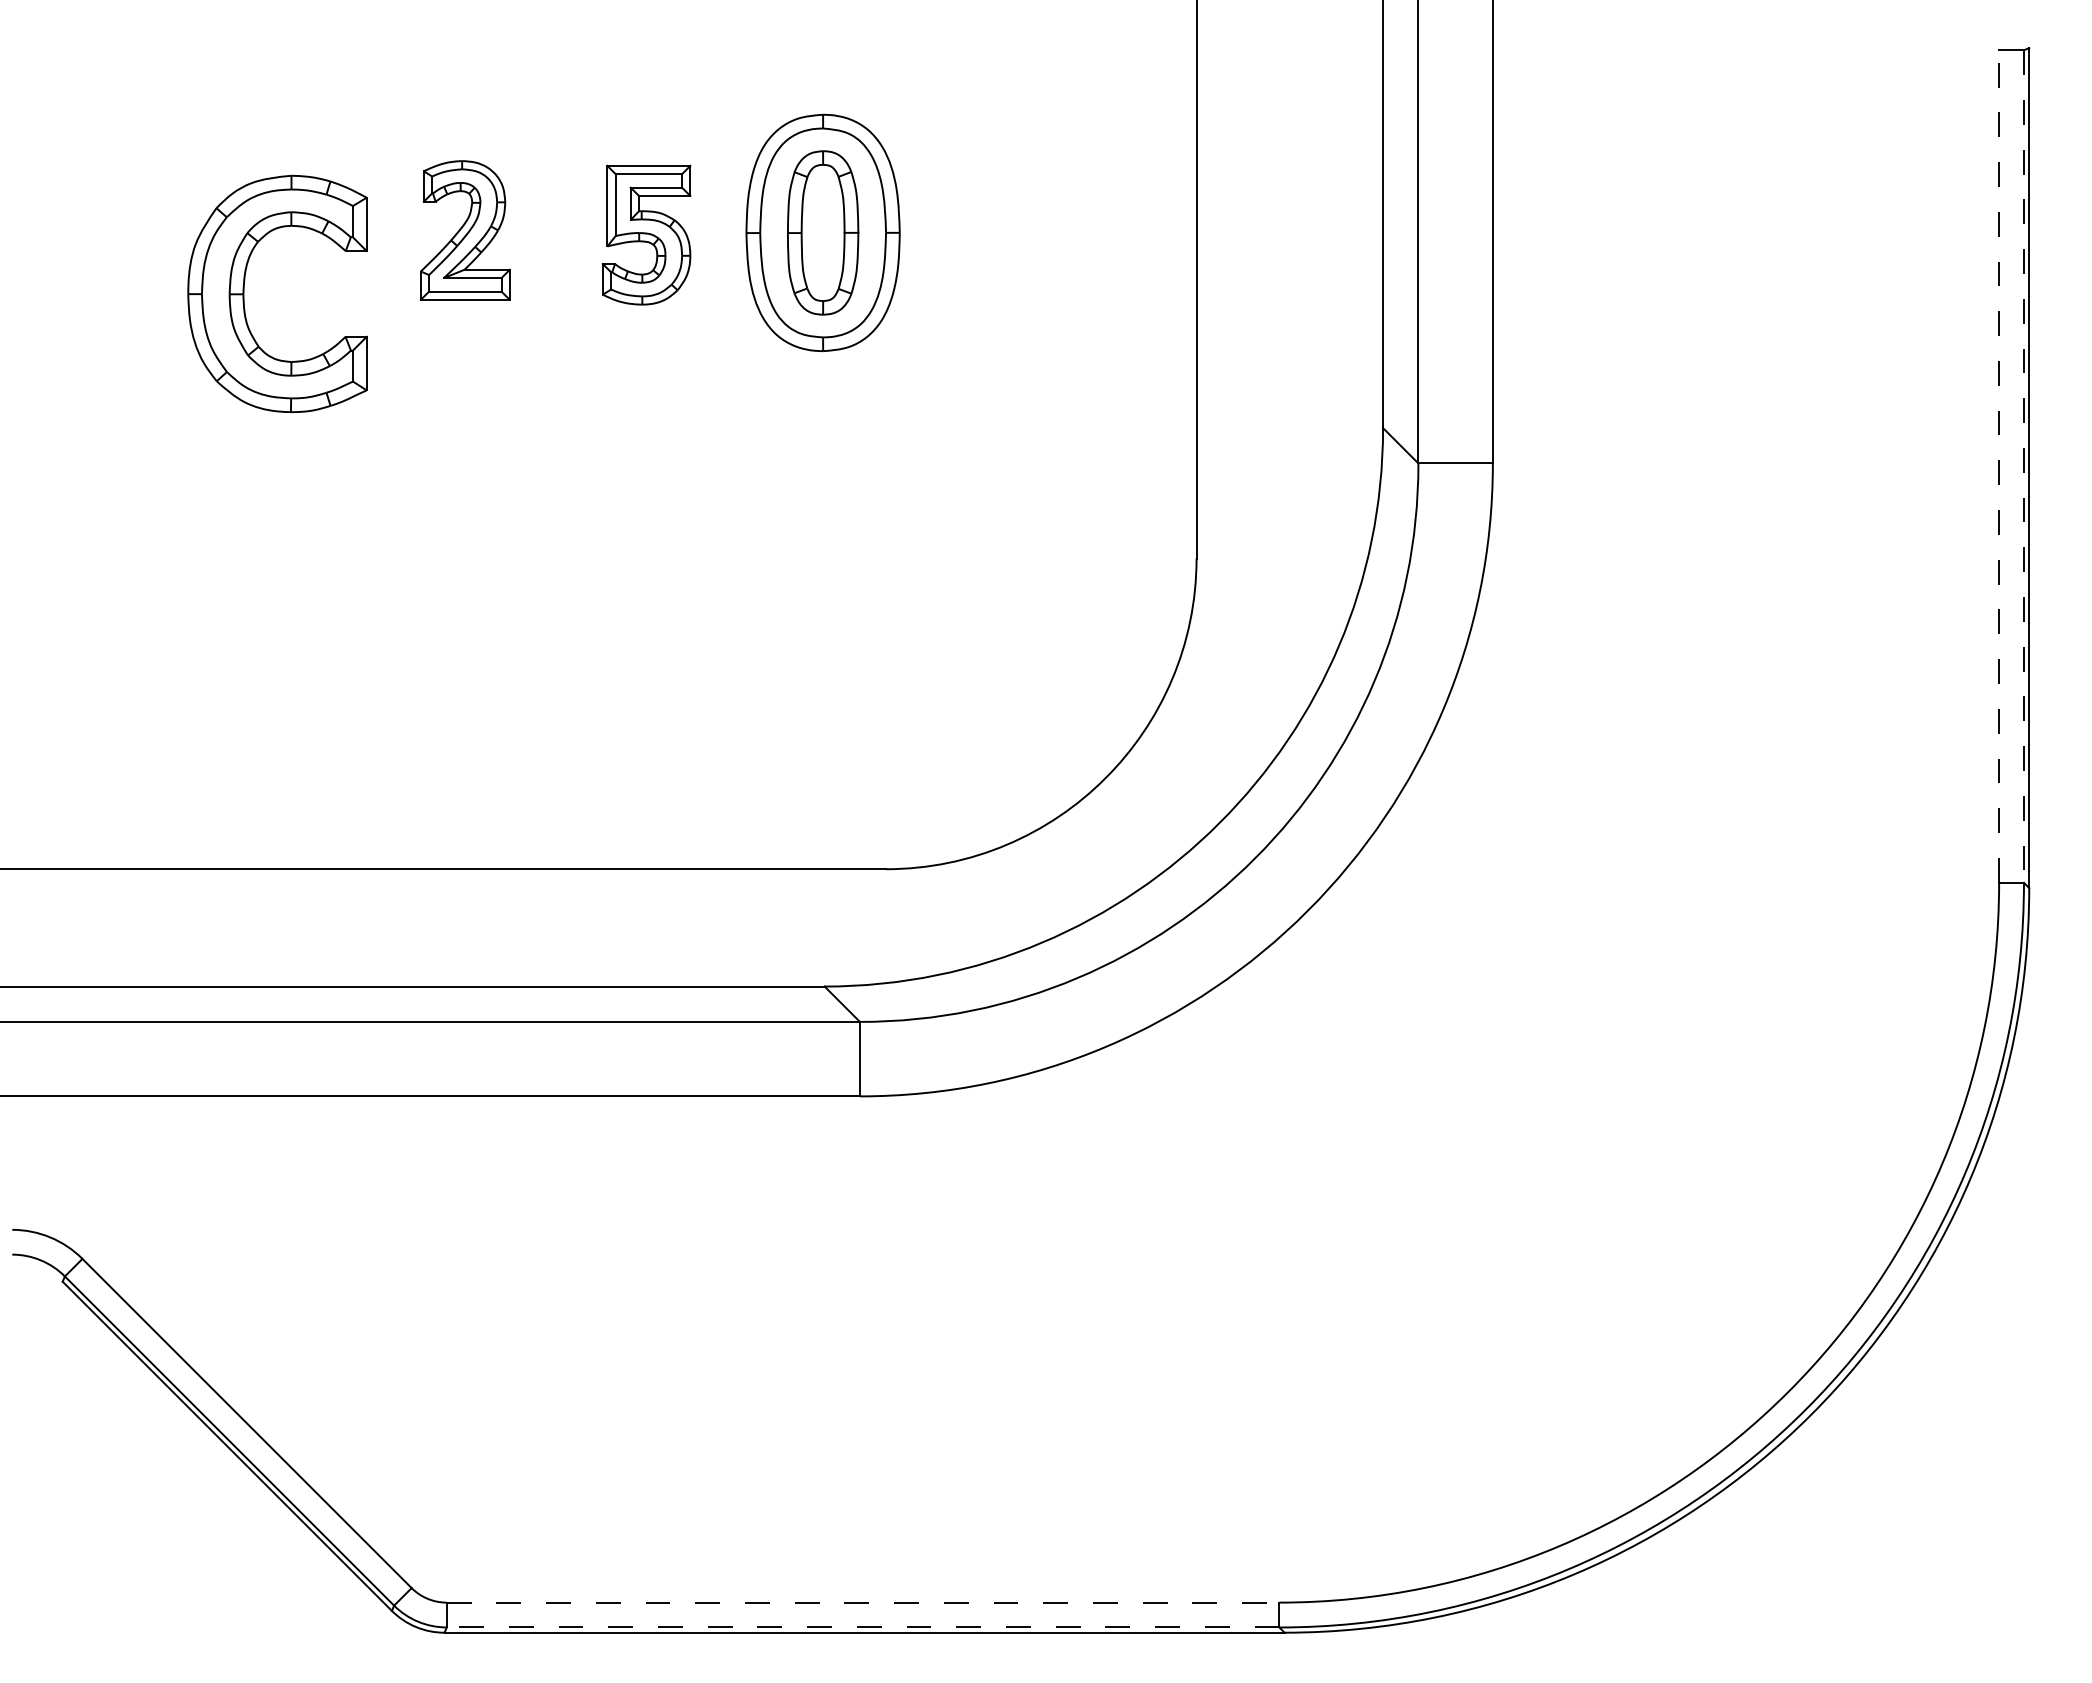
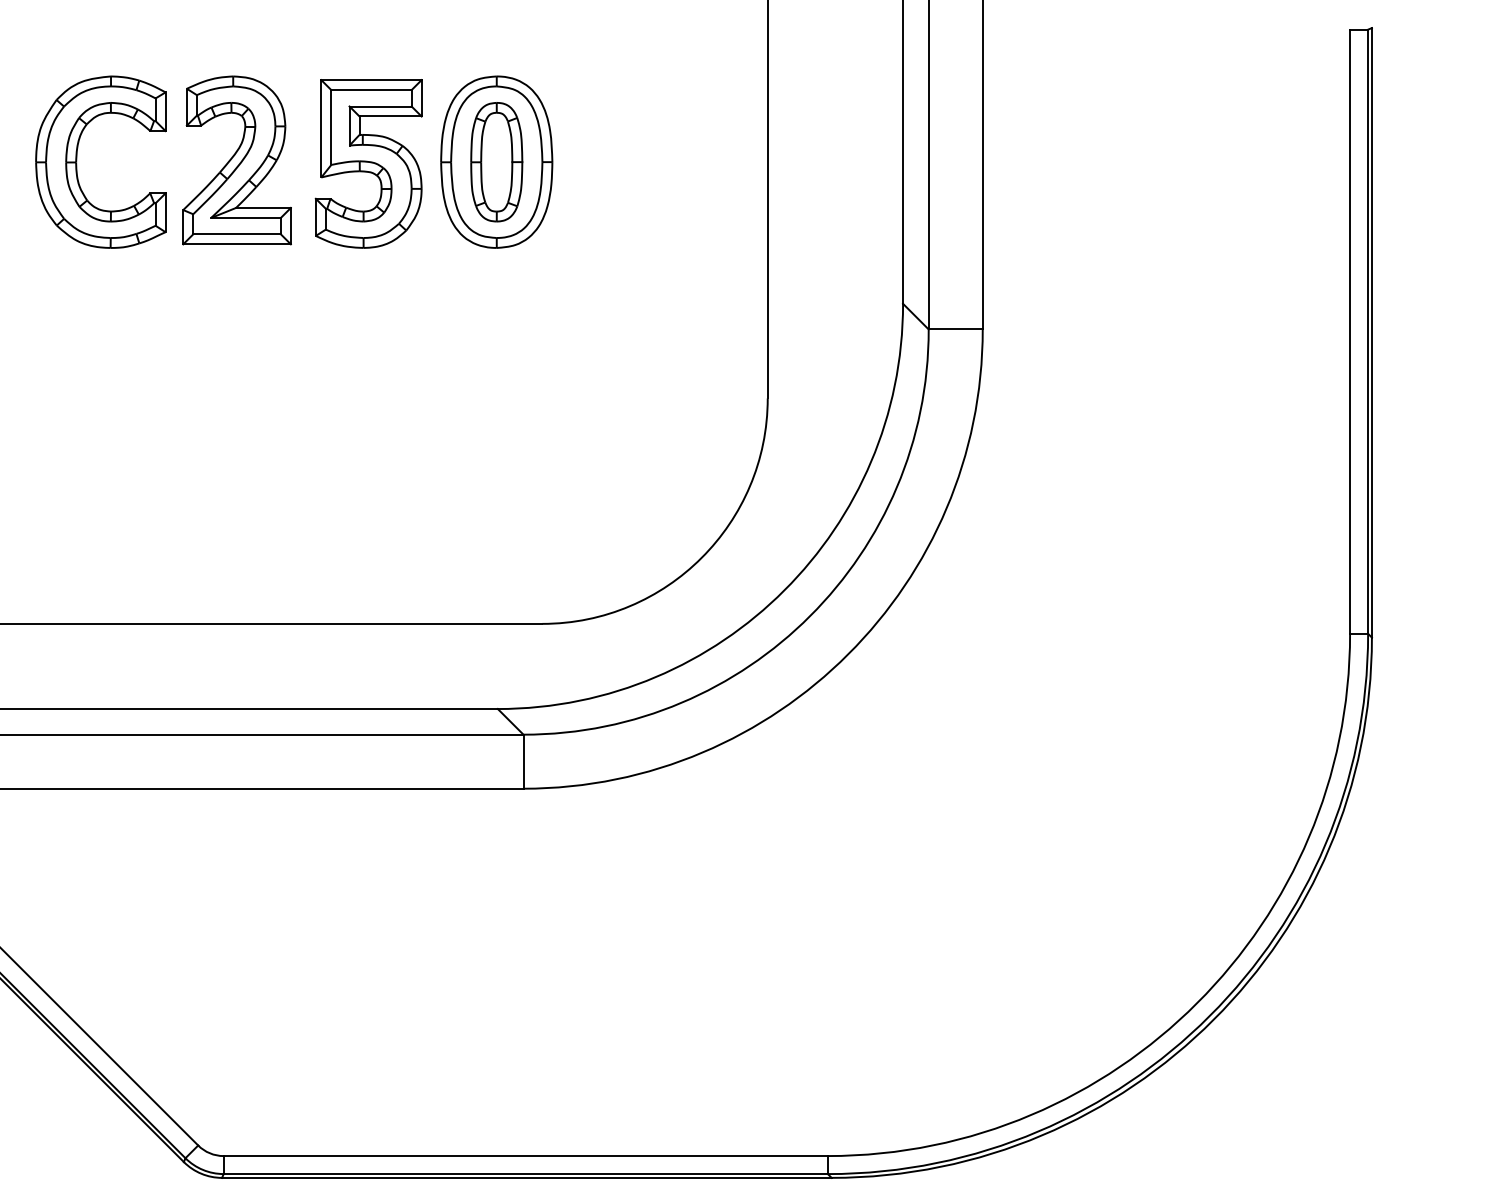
part: (465, 230) -> (237, 160), size x1.67
part: (646, 234) -> (368, 163), size x1.67
part: (244, 293) -> (76, 161), moved
line: (1999, 466) -> (1350, 331), dashed -> solid
line: (2023, 467) -> (1367, 332), dashed -> solid
line: (863, 1602) -> (526, 1155), dashed -> solid
line: (862, 1627) -> (525, 1174), dashed -> solid

